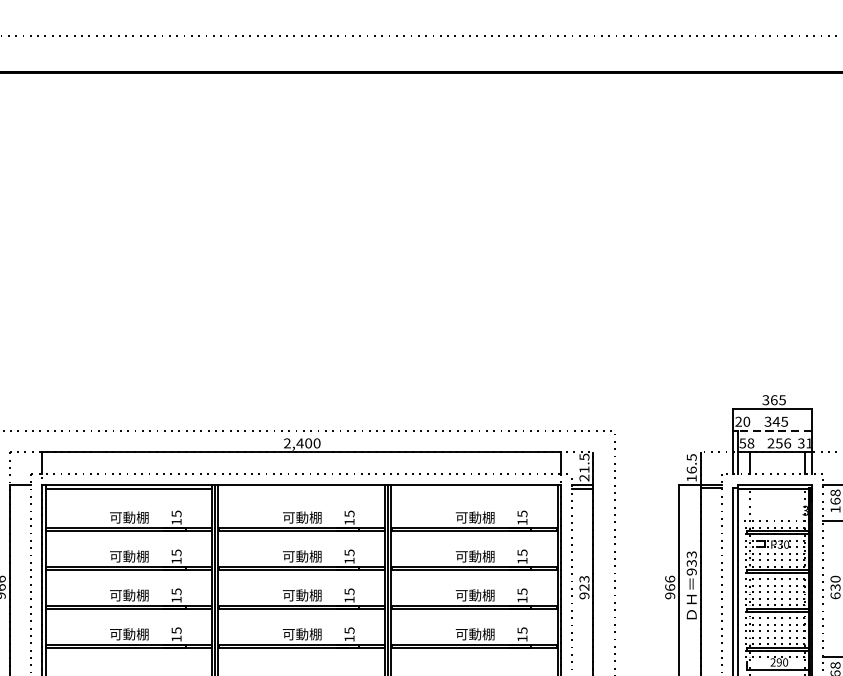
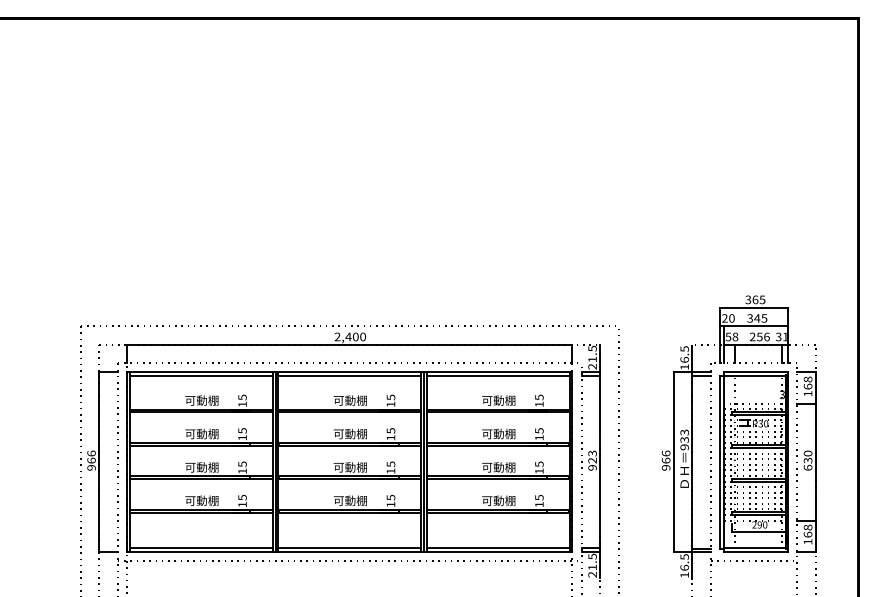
line: (774, 431) -> (755, 326), dashed -> solid
line: (301, 489) -> (349, 376), added
line: (473, 489) -> (497, 376), added

